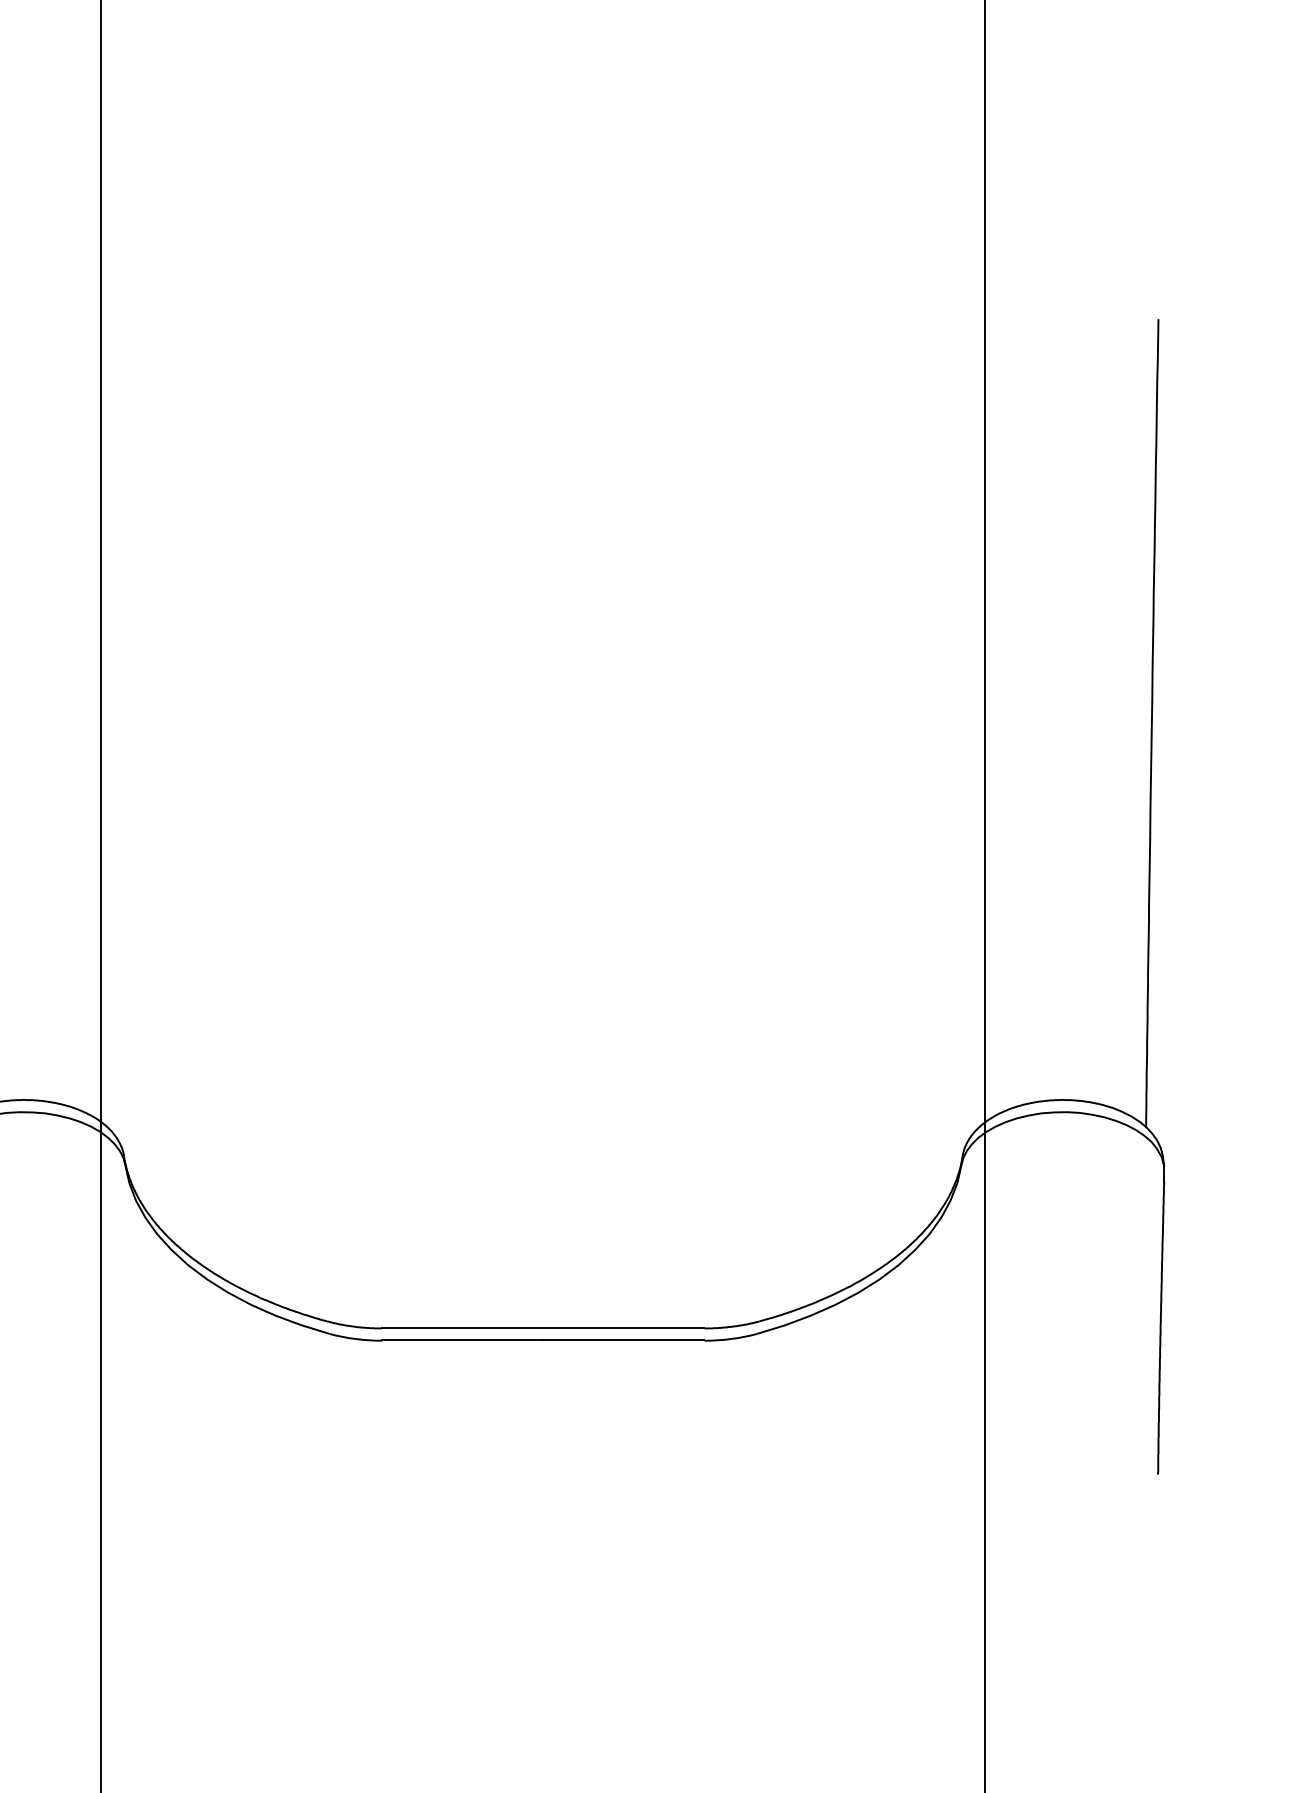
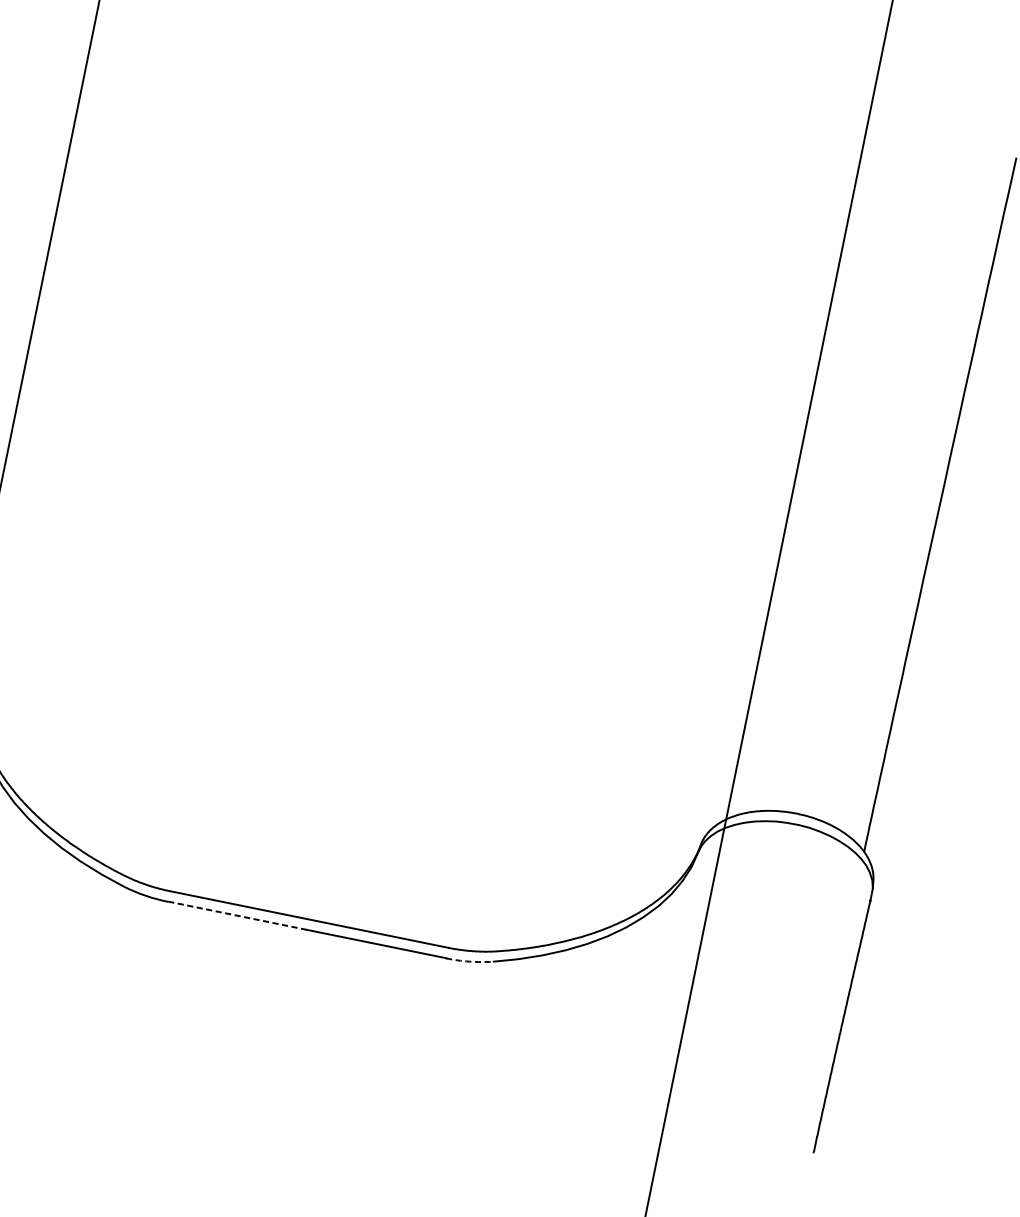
arc: (731, 1339) -> (469, 962), solid -> dashed
line: (462, 1340) -> (237, 915), solid -> dashed

